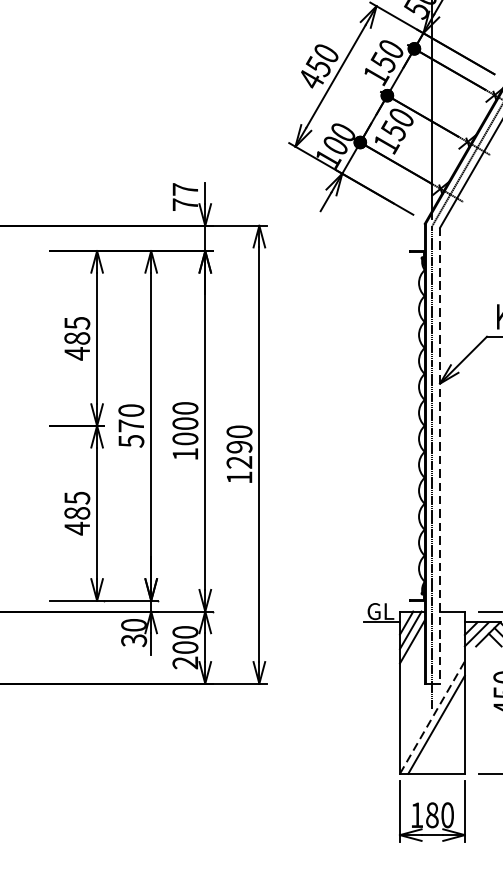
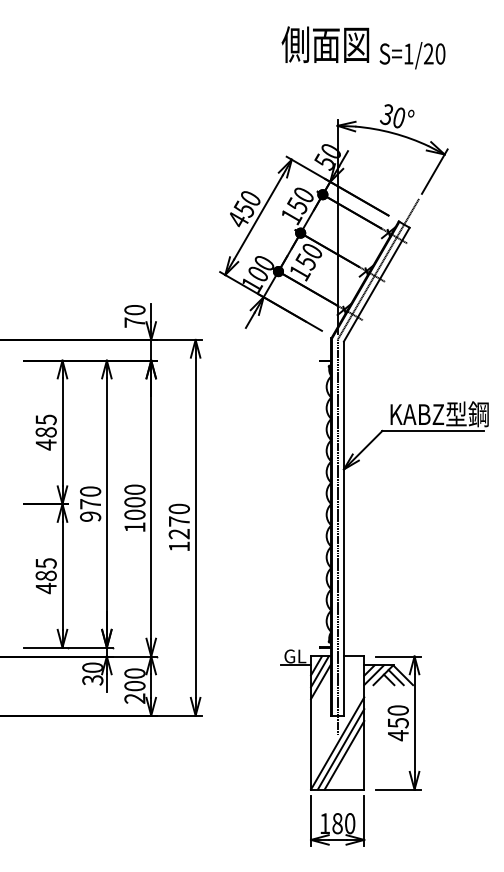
text: (184, 188) -> (134, 309), 77 -> 70
text: (131, 440) -> (90, 516), 570 -> 970
text: (238, 447) -> (178, 521), 1290 -> 1270
line: (439, 456) -> (343, 529), dashed -> solid
line: (432, 717) -> (337, 743), dashed -> solid
line: (440, 732) -> (344, 755), added

